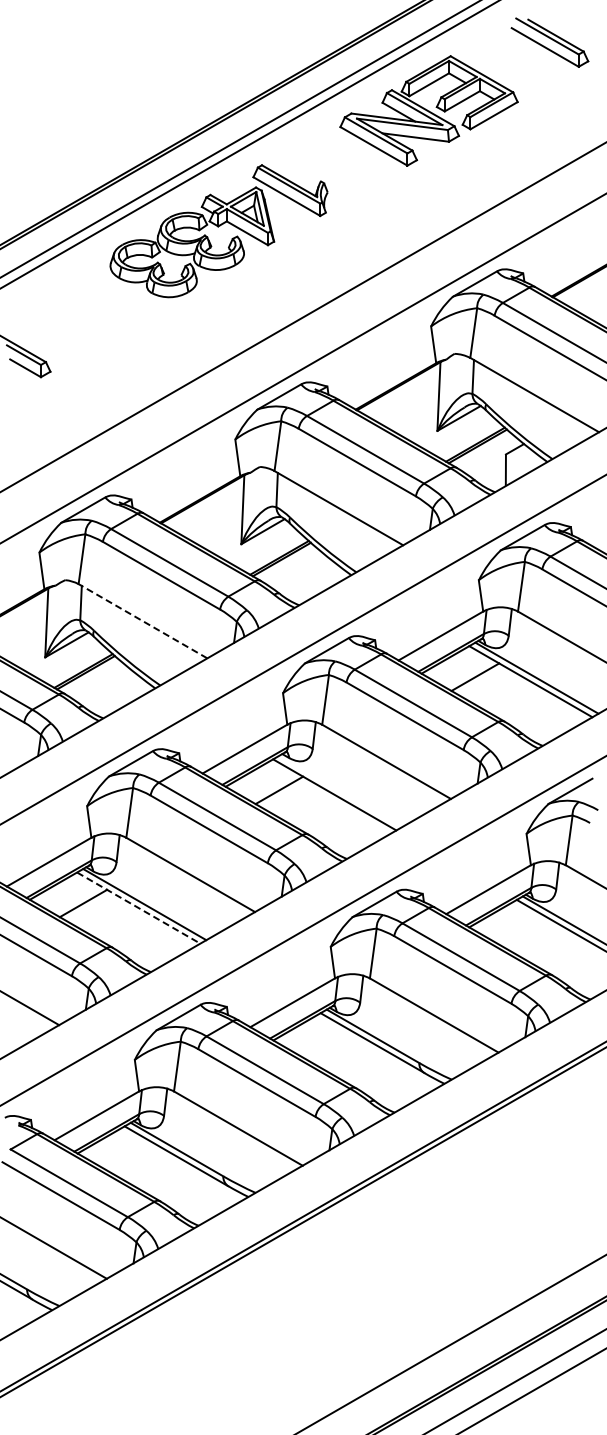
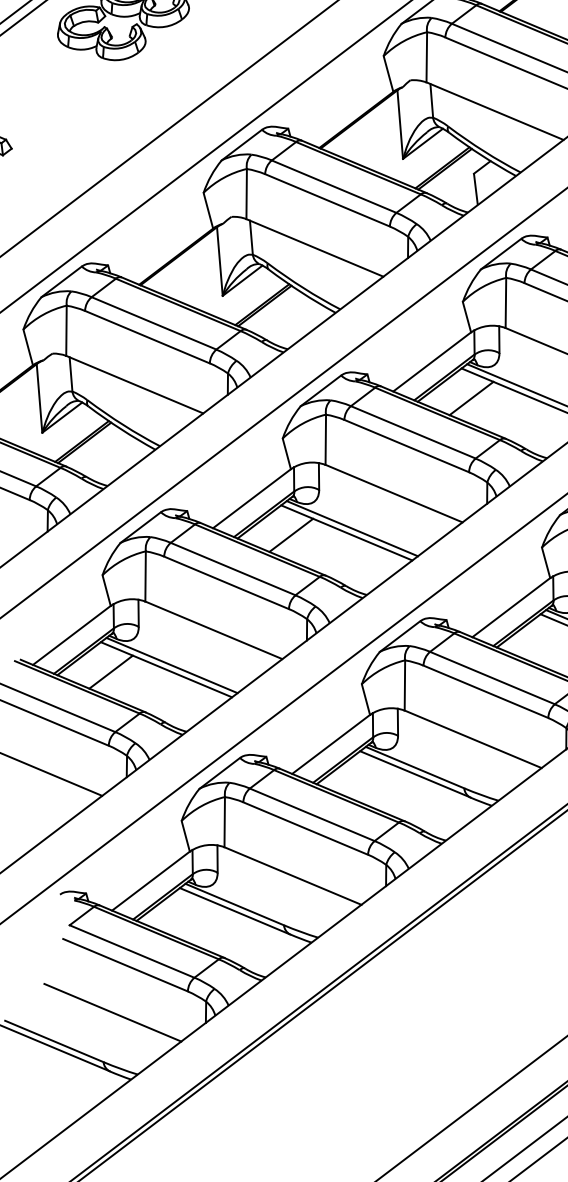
line: (142, 620) -> (134, 383), dashed -> solid
line: (340, 791) -> (352, 528), added
line: (139, 908) -> (167, 670), dashed -> solid

